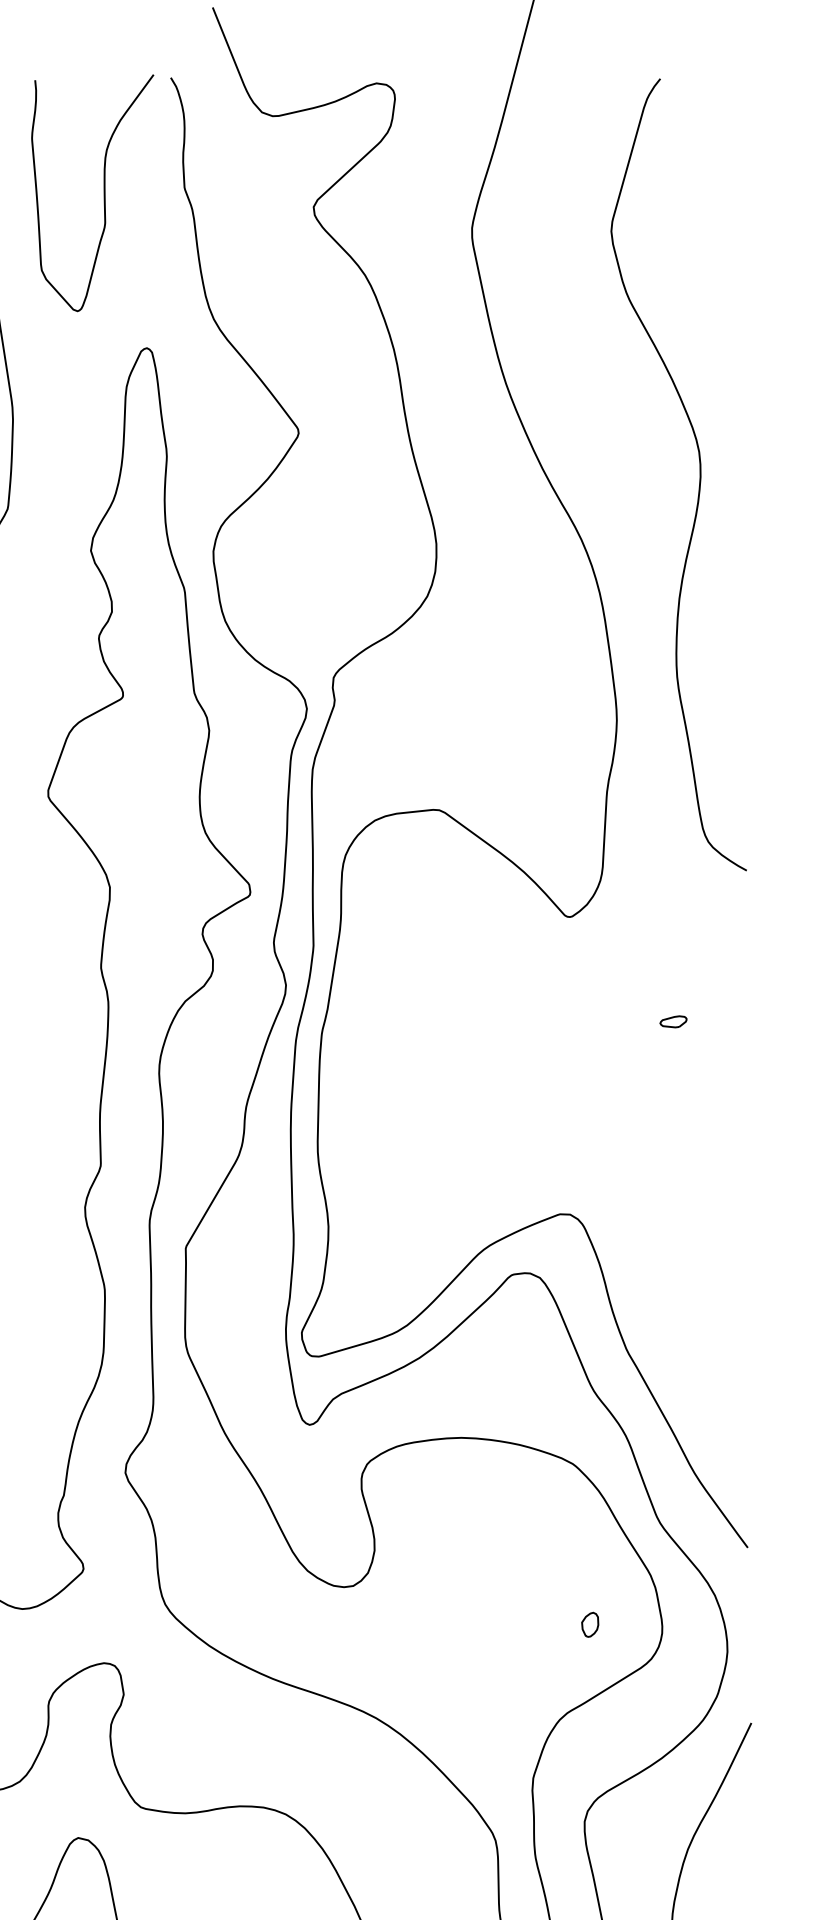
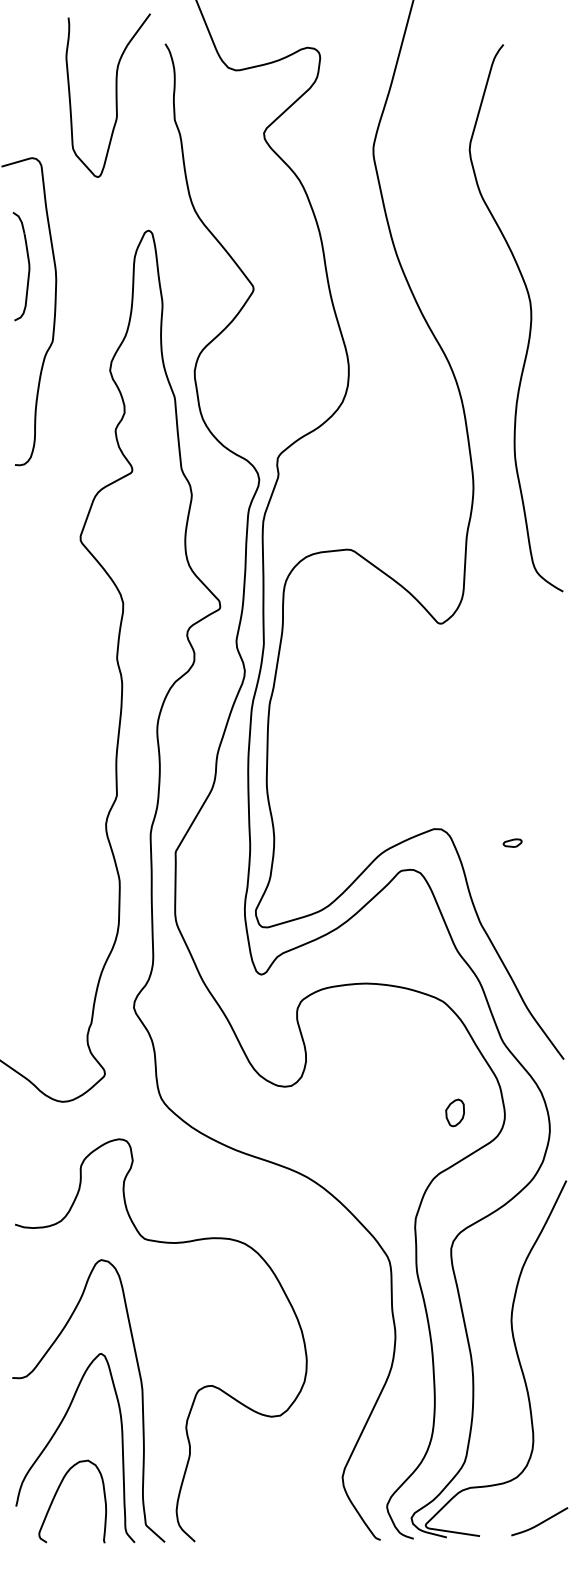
curve: (103, 193) -> (115, 95), moved
part: (673, 1020) -> (512, 842), moved
part: (589, 1624) -> (454, 1112), size x1.6

